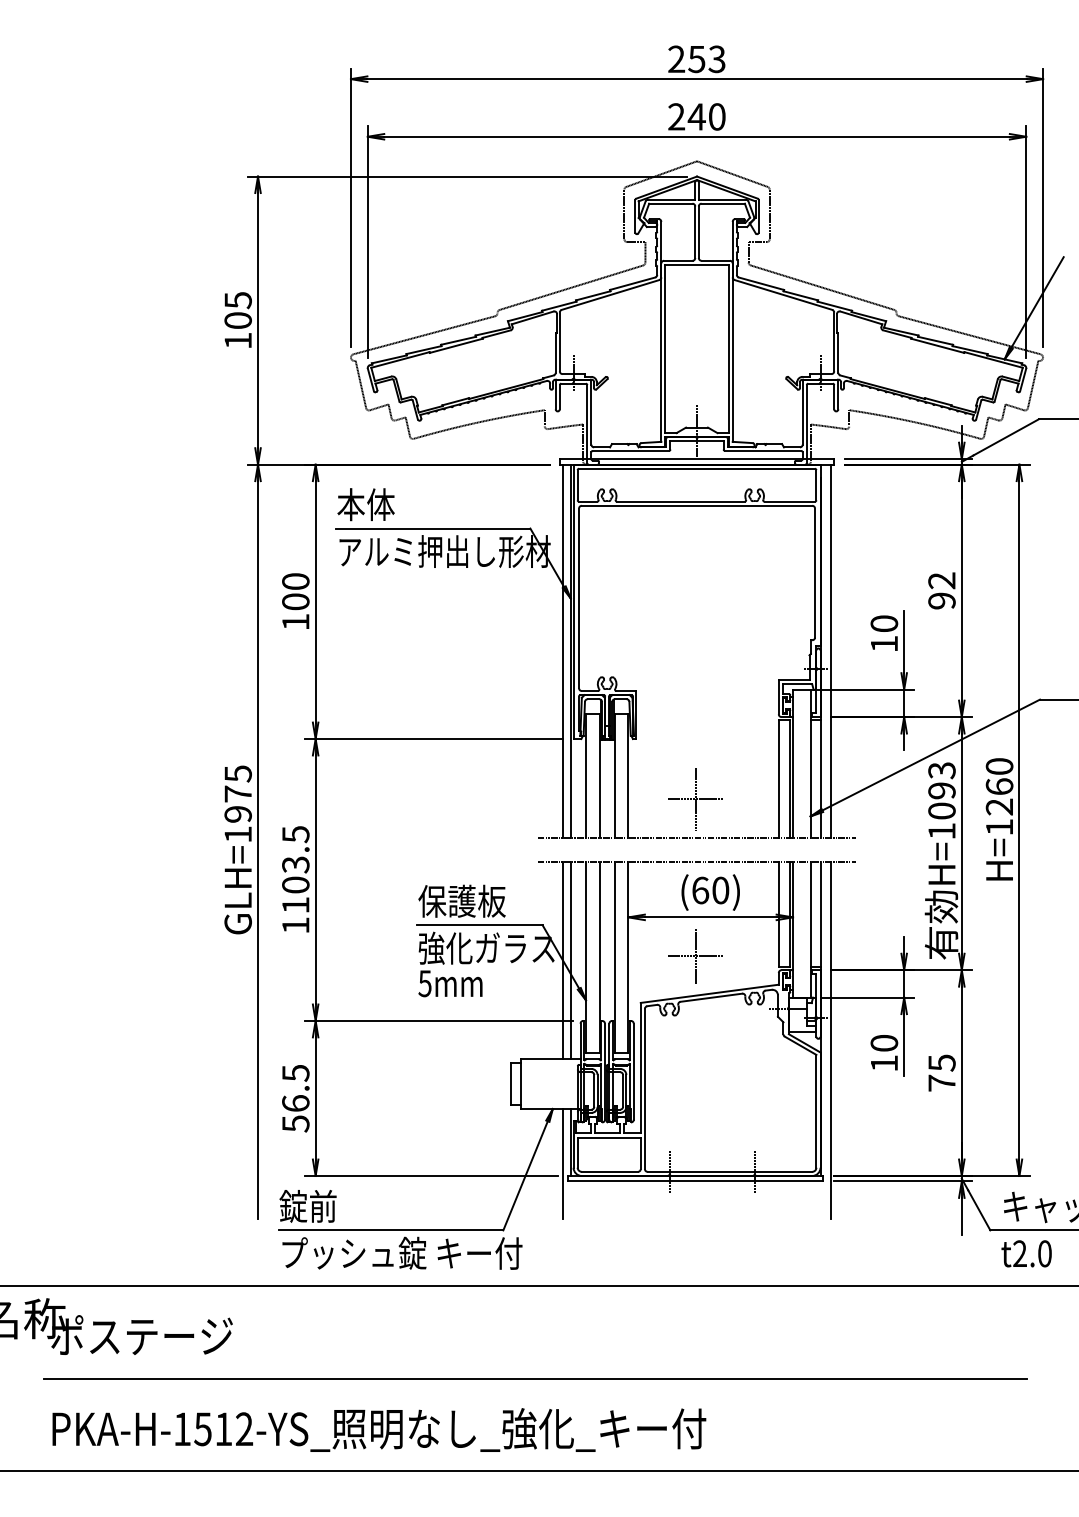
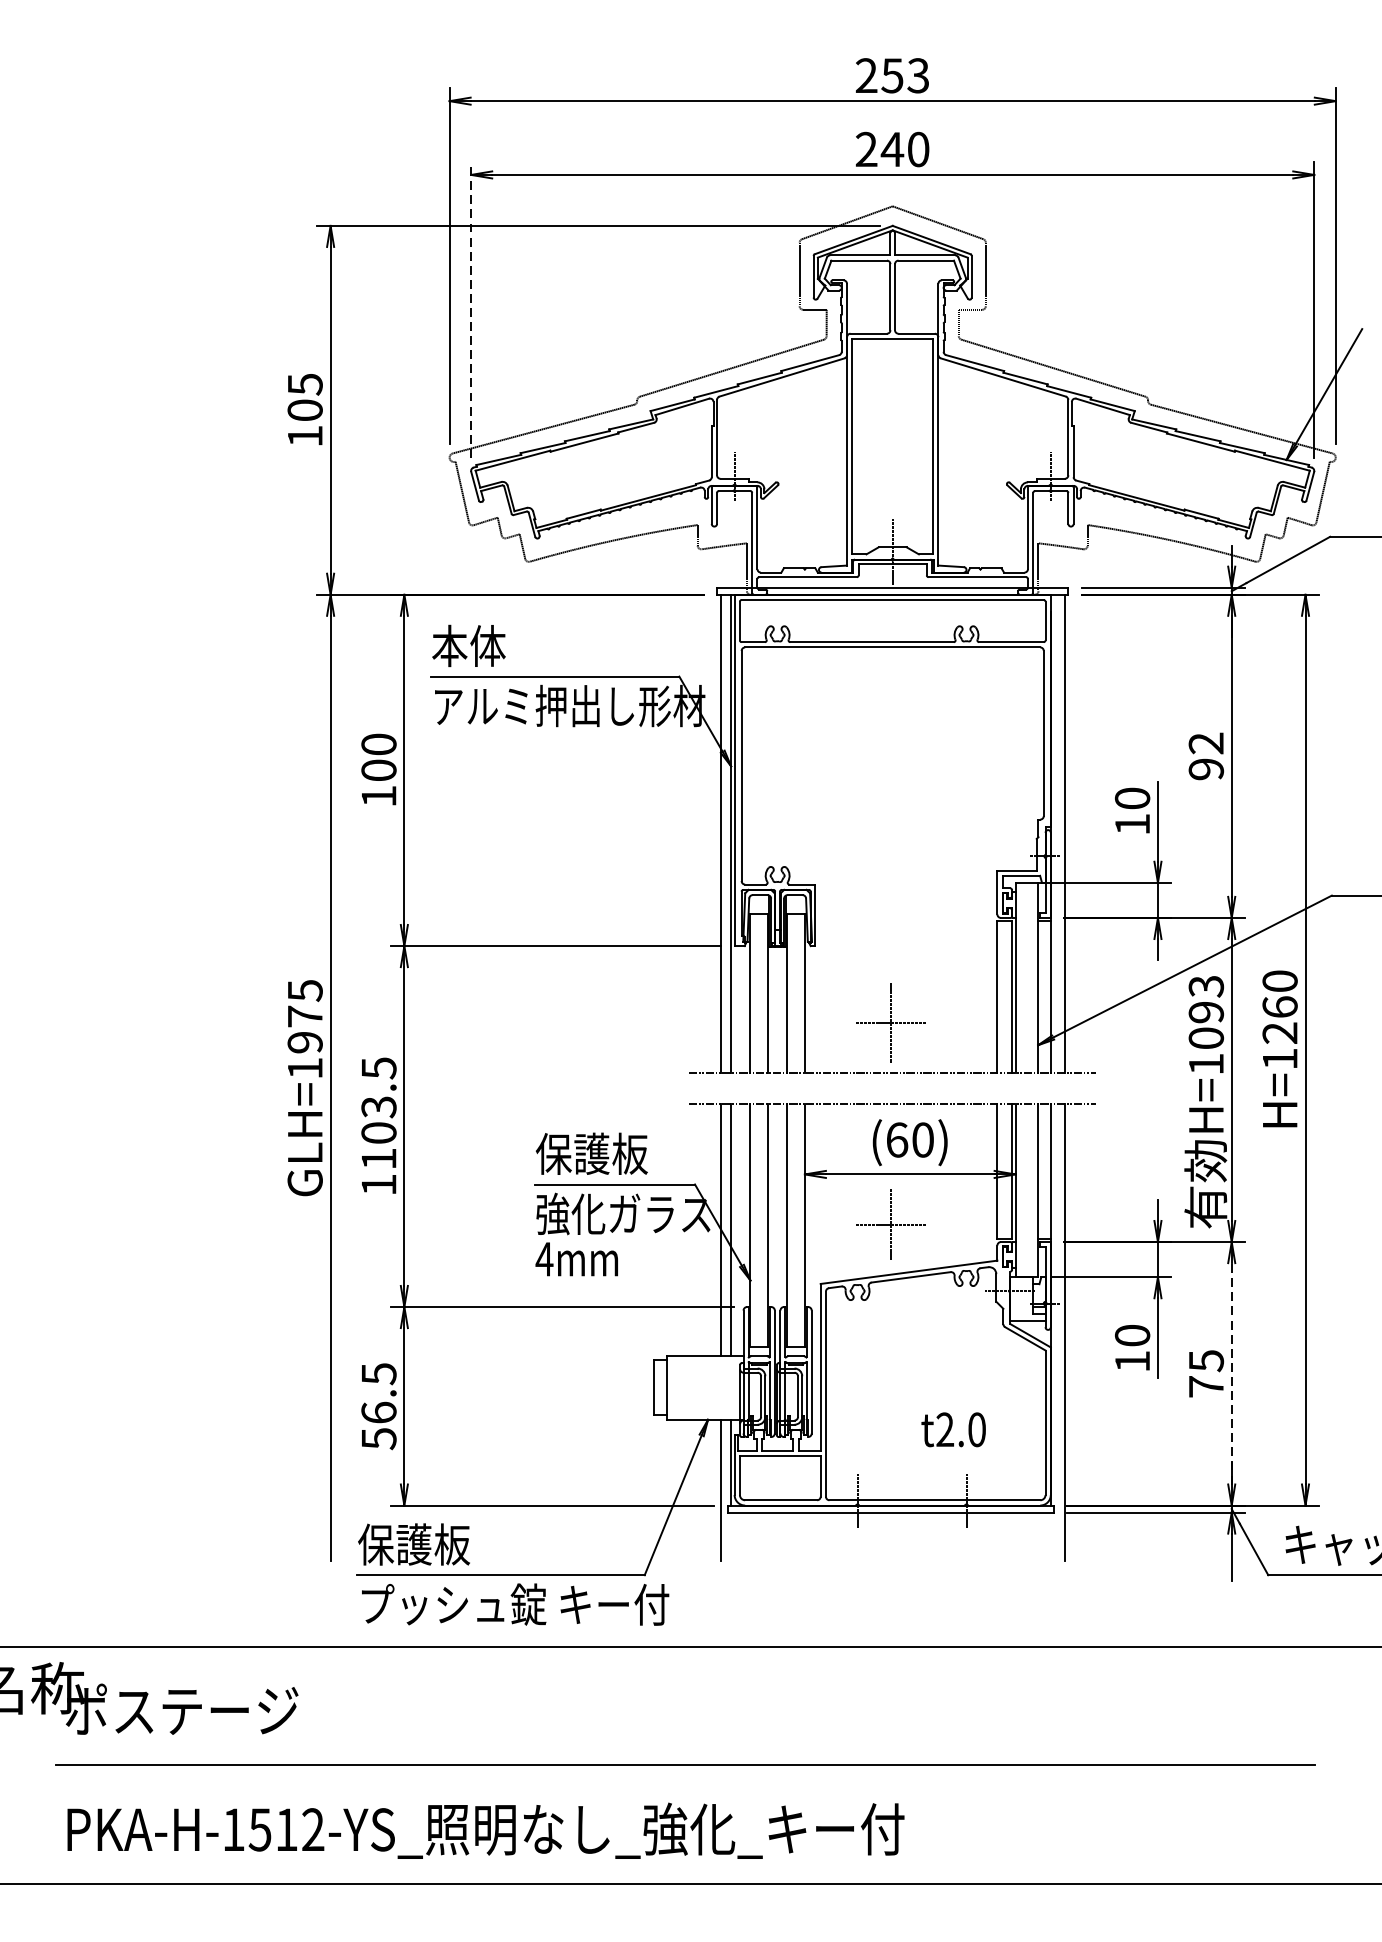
line: (367, 242) -> (470, 310), solid -> dashed
text: (425, 983) -> (545, 1259), 5mm -> 4mm
line: (961, 1072) -> (1231, 1373), solid -> dashed
text: (322, 1205) -> (413, 1543), 錠前 -> 保護板
text: (1026, 1253) -> (953, 1429), moved

